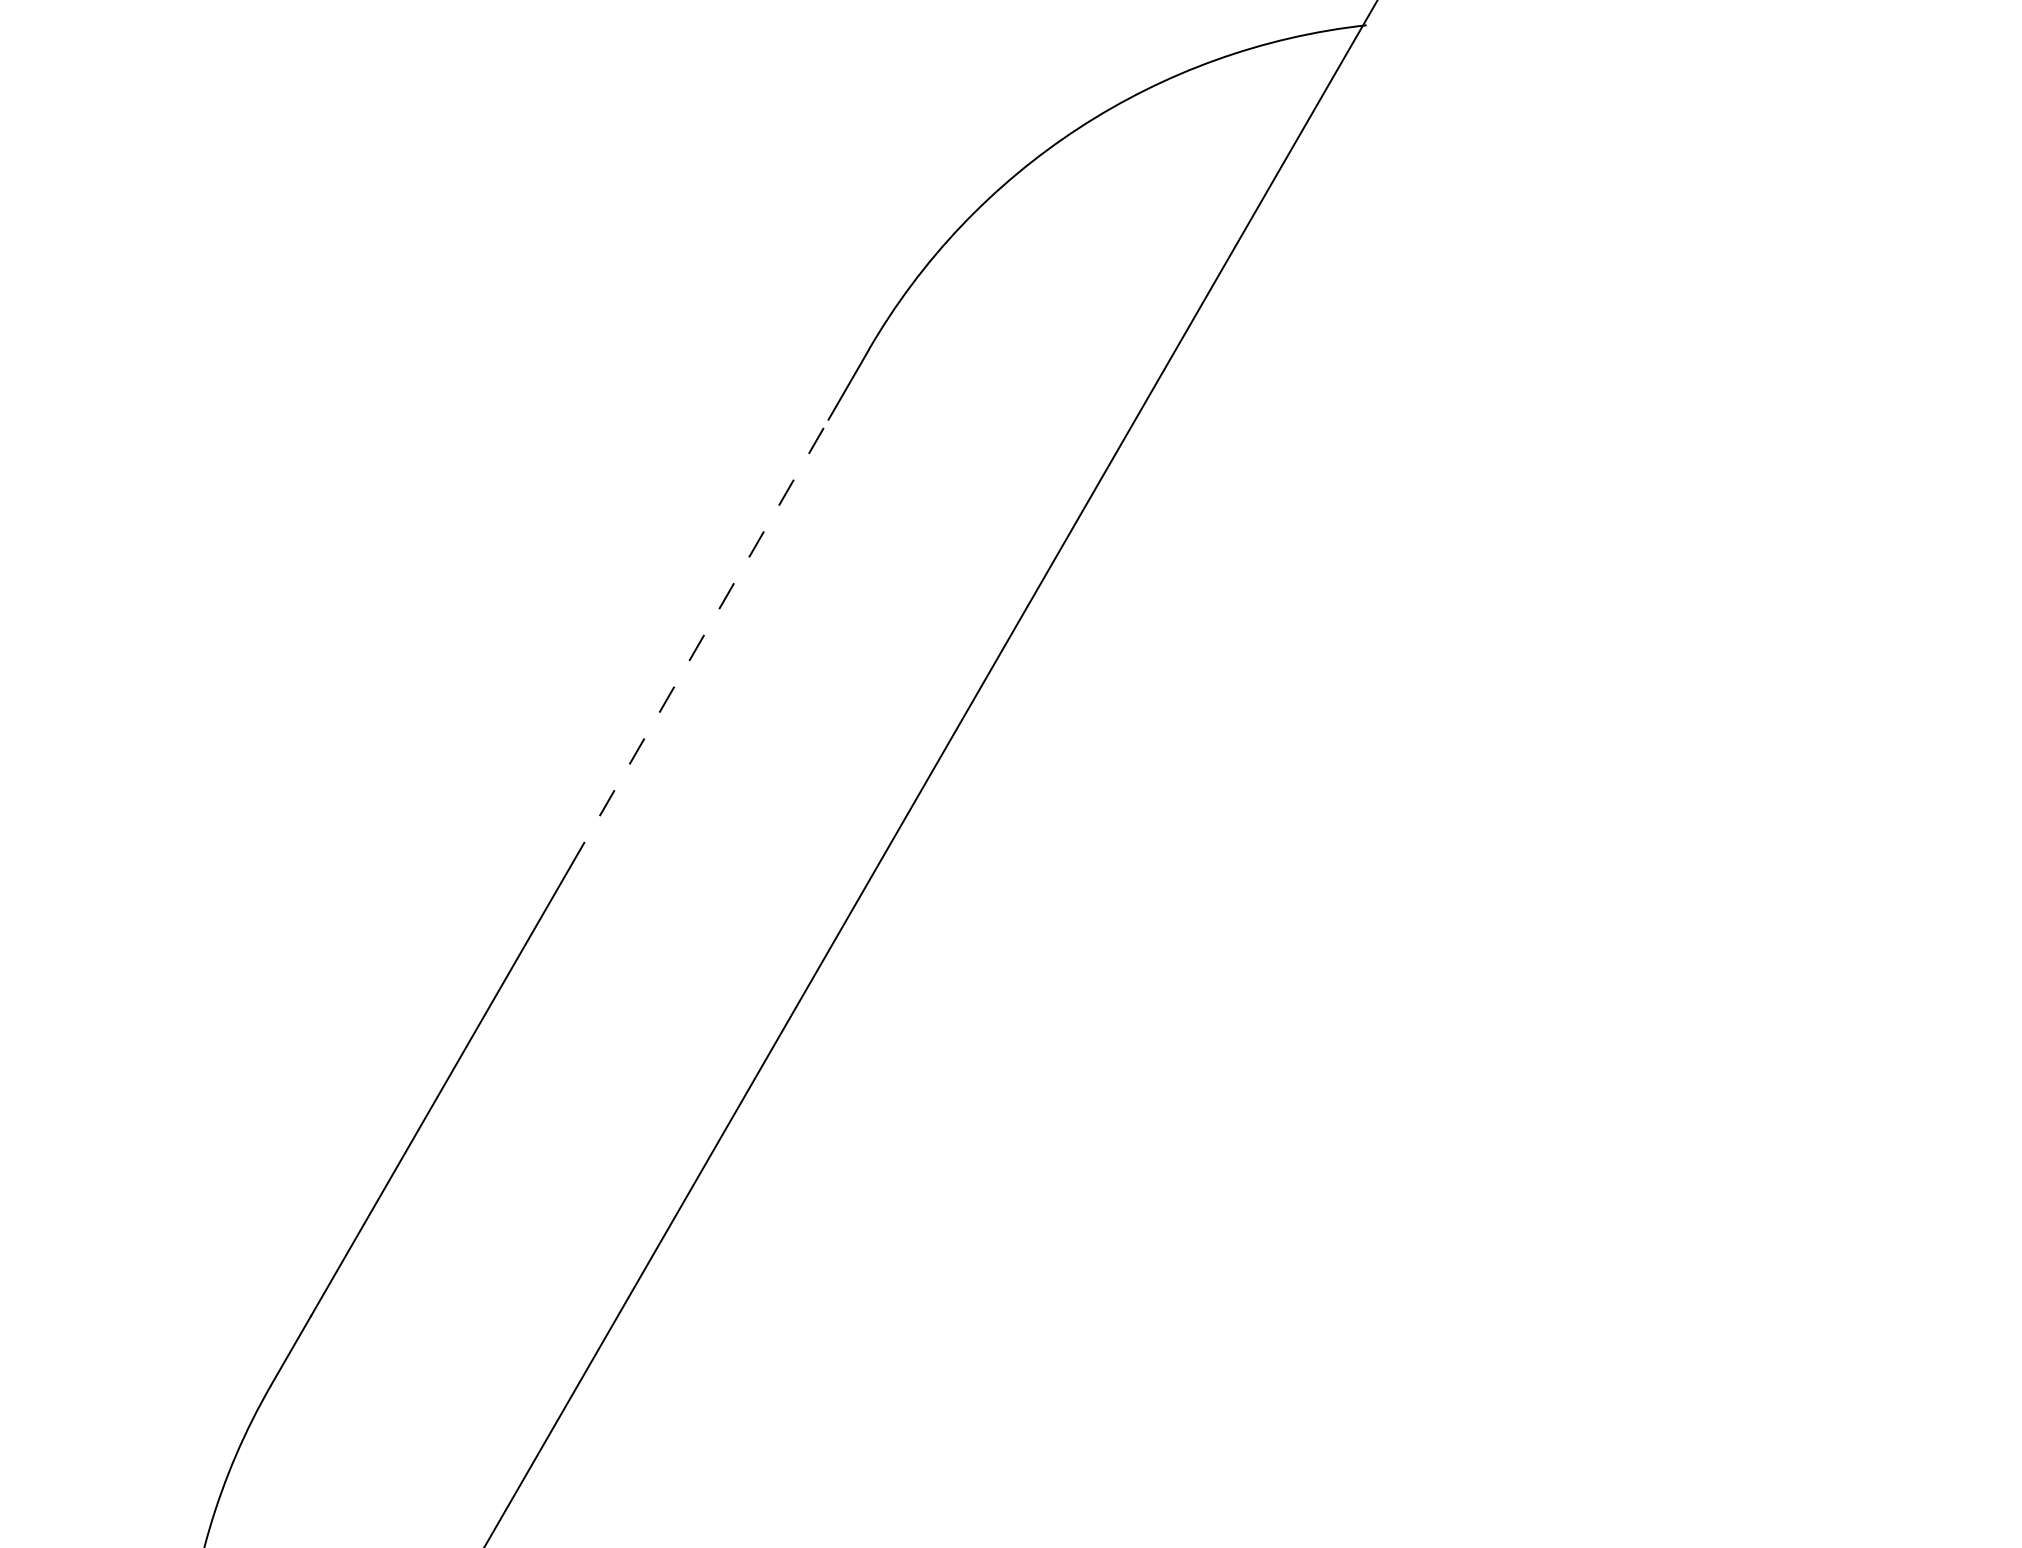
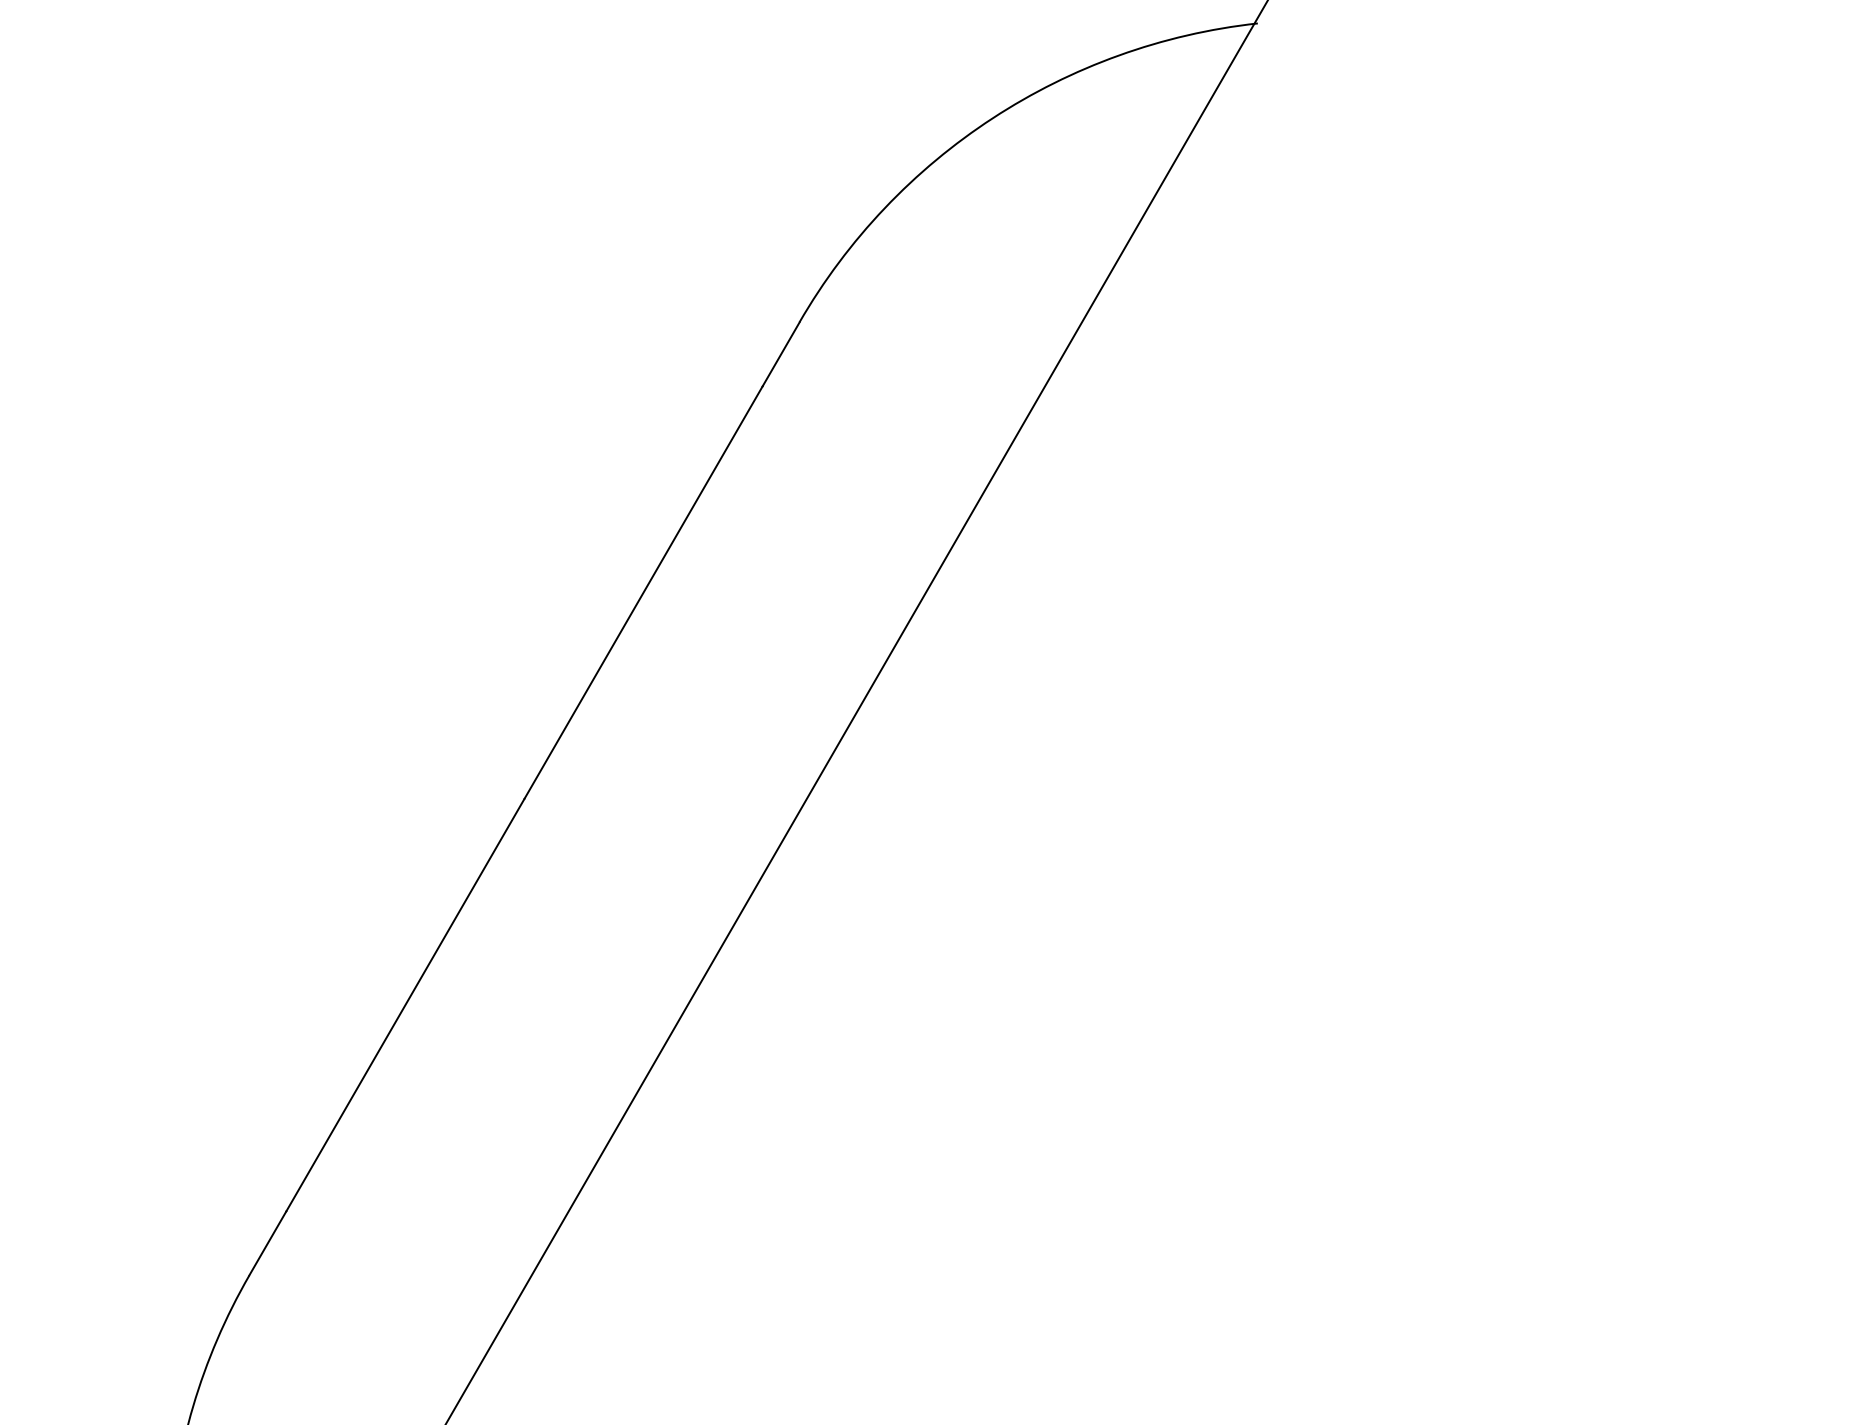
line: (699, 643) -> (643, 592), dashed -> solid

